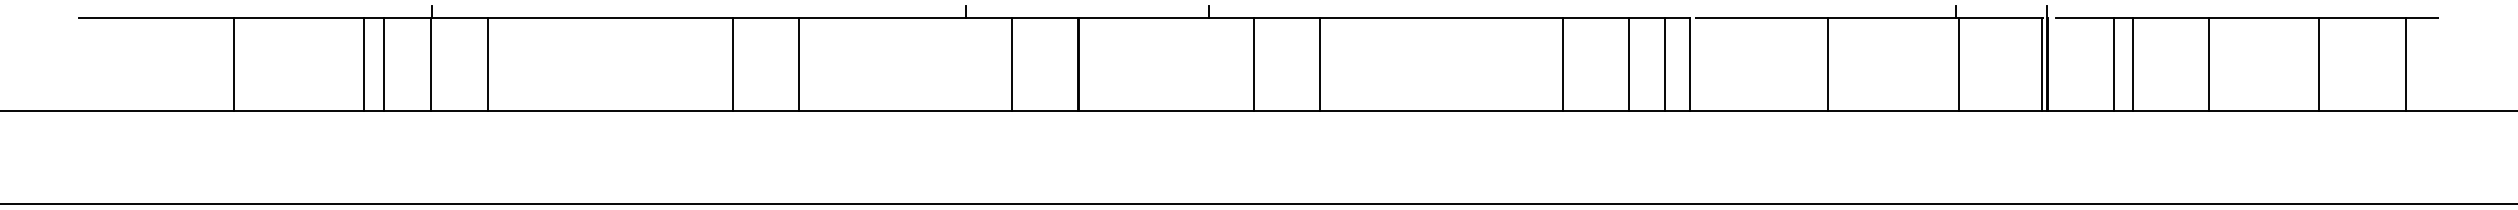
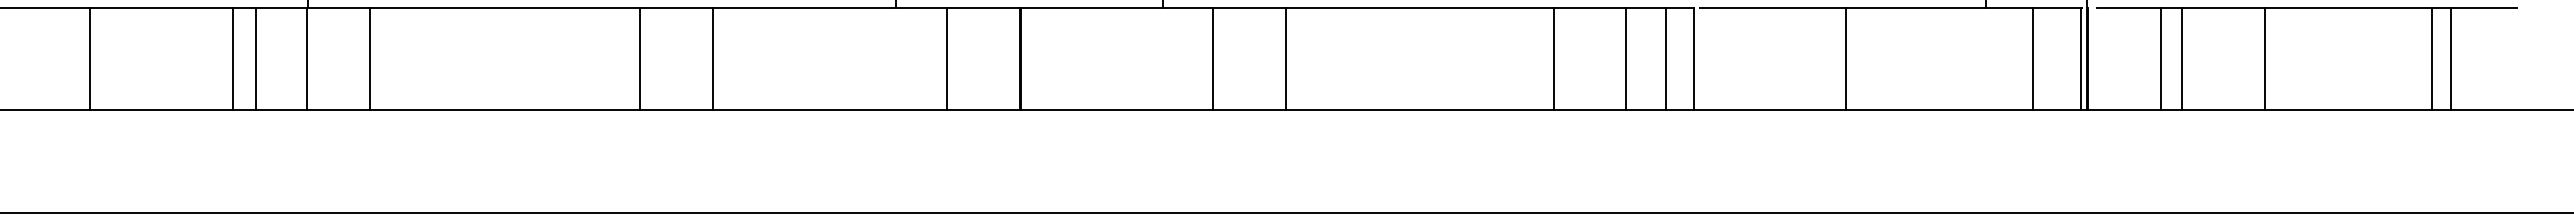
line: (1958, 63) -> (2033, 58), moved
line: (2318, 63) -> (2431, 58), moved
line: (2406, 63) -> (2451, 58), moved

